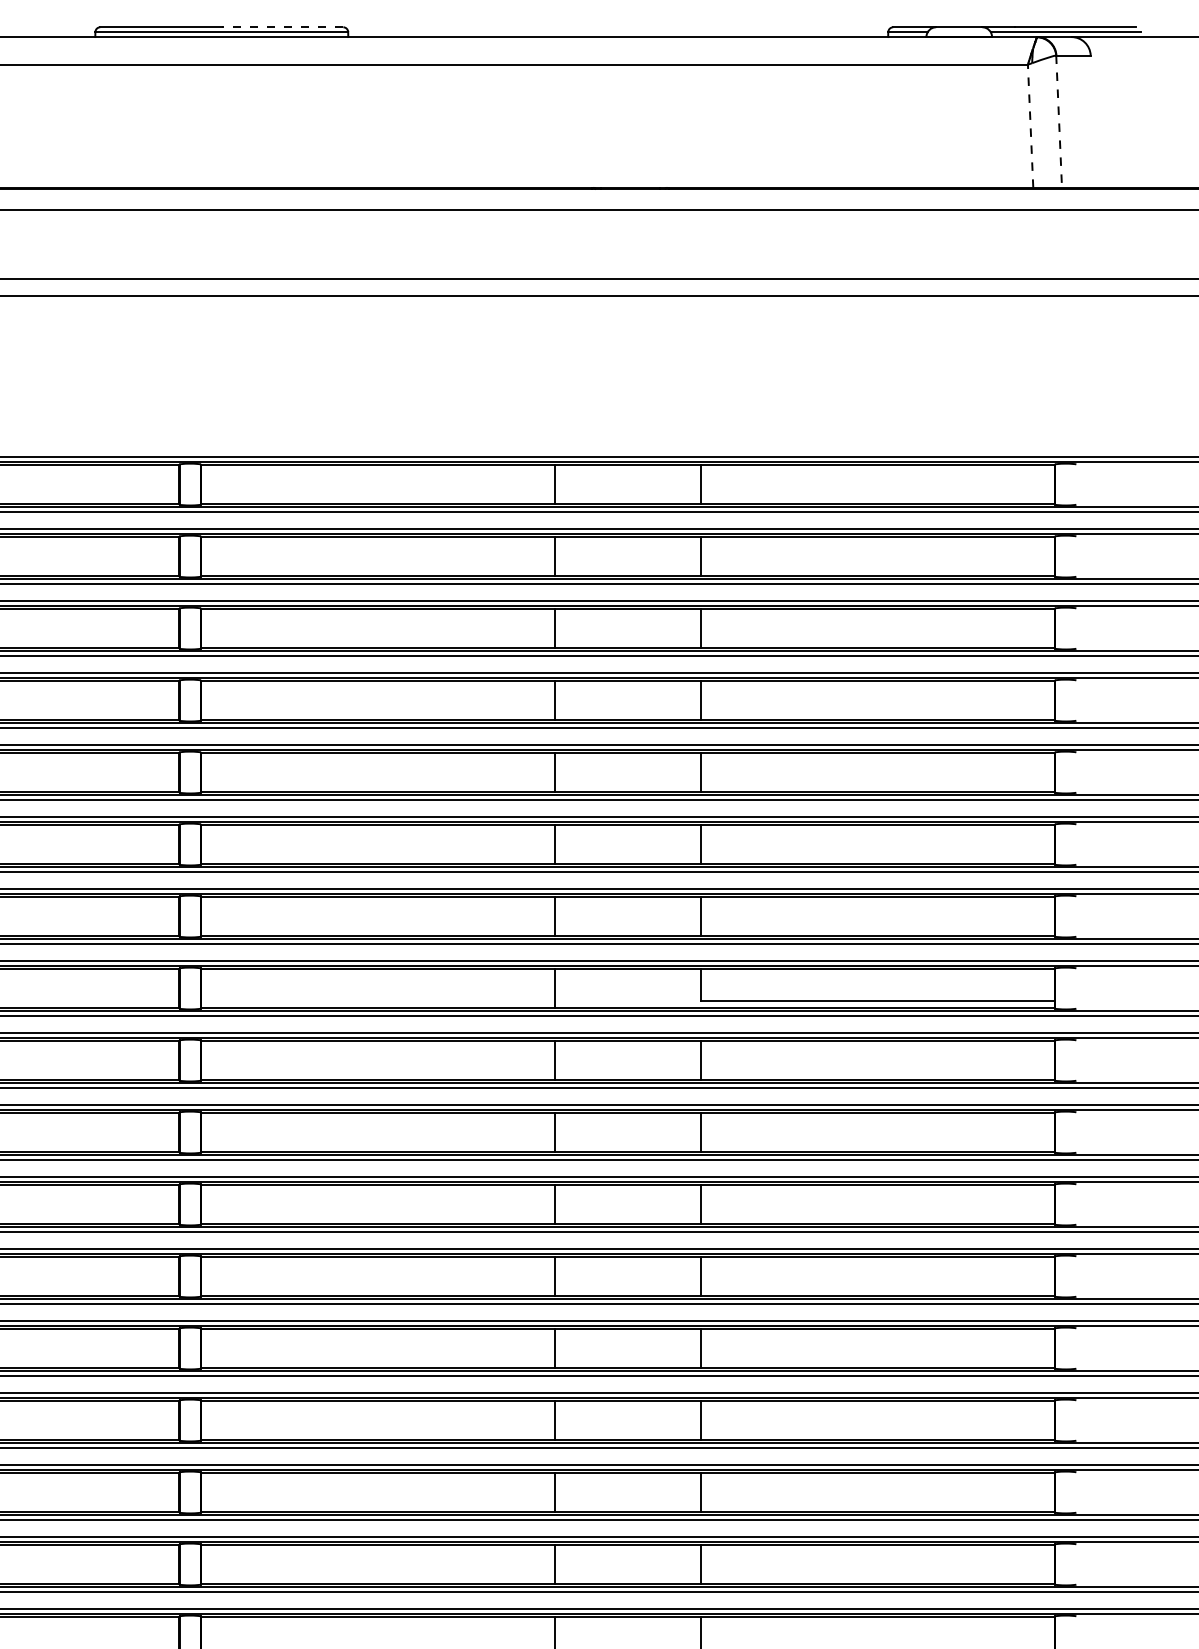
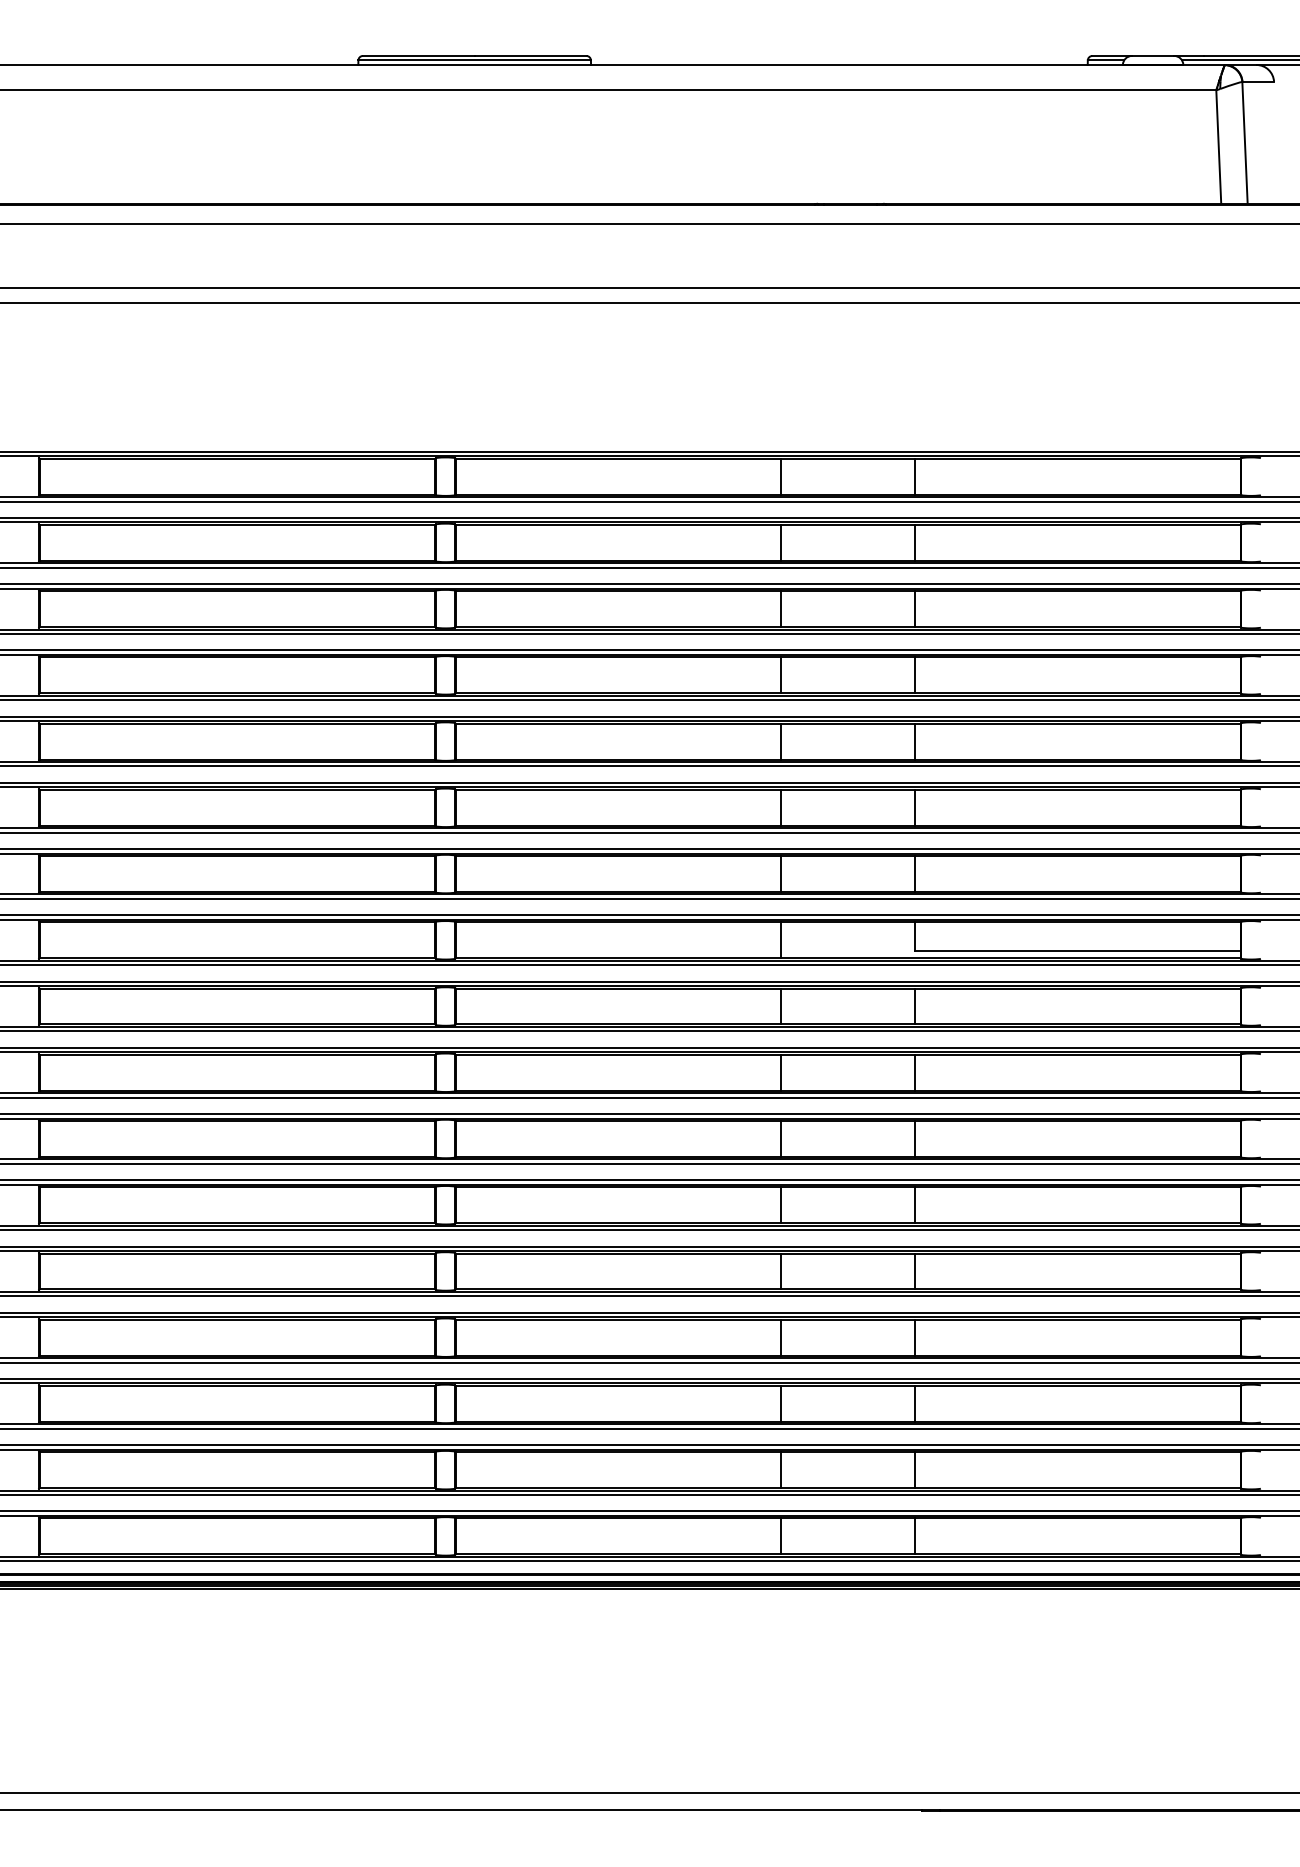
line: (282, 26) -> (530, 55), dashed -> solid
line: (1059, 121) -> (1245, 142), dashed -> solid
line: (1030, 126) -> (1218, 147), dashed -> solid

